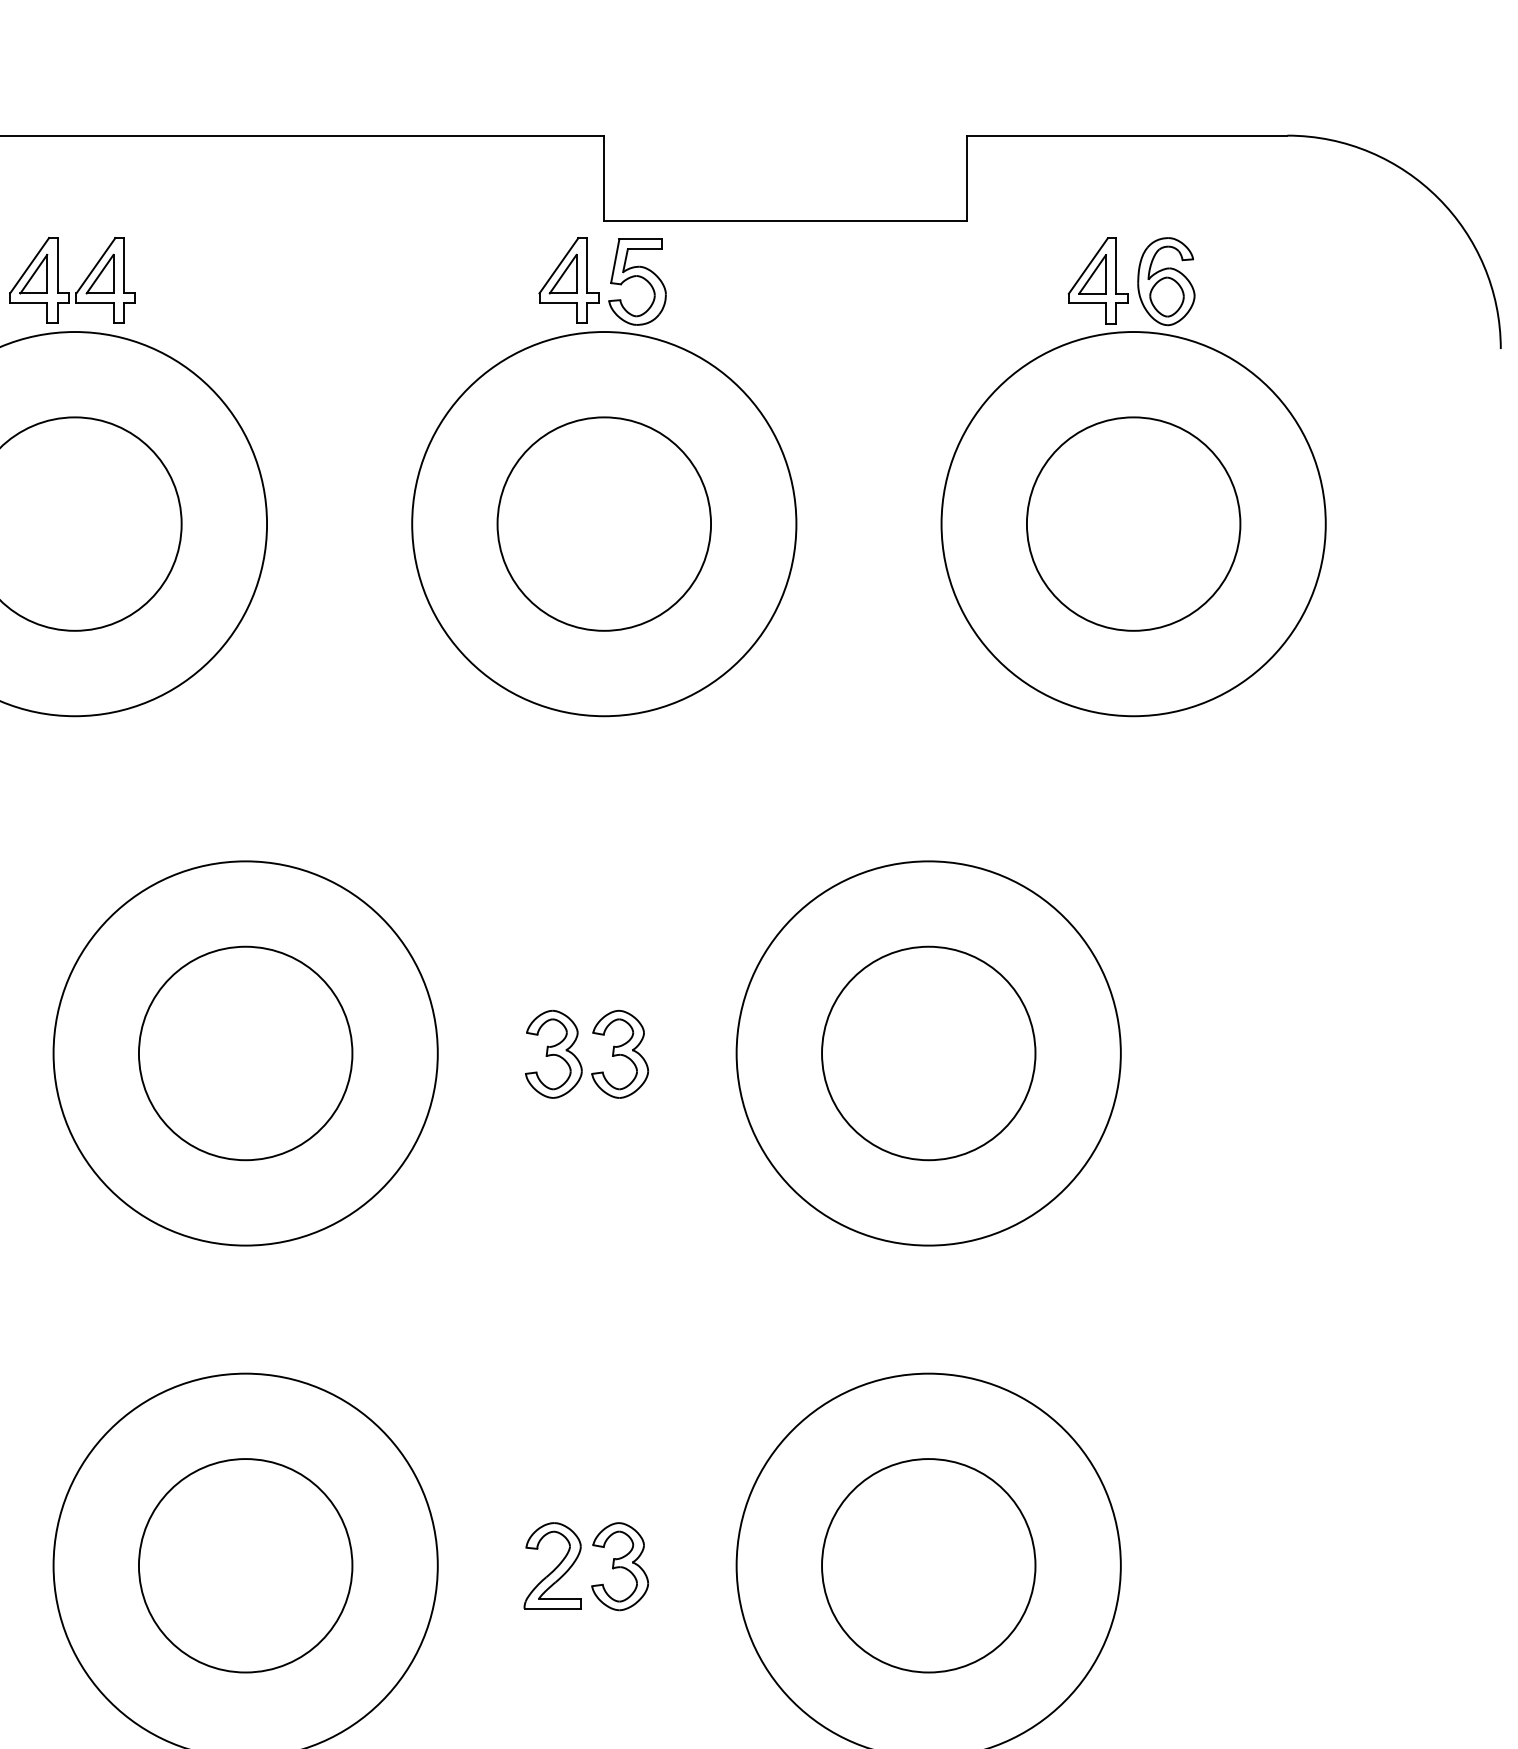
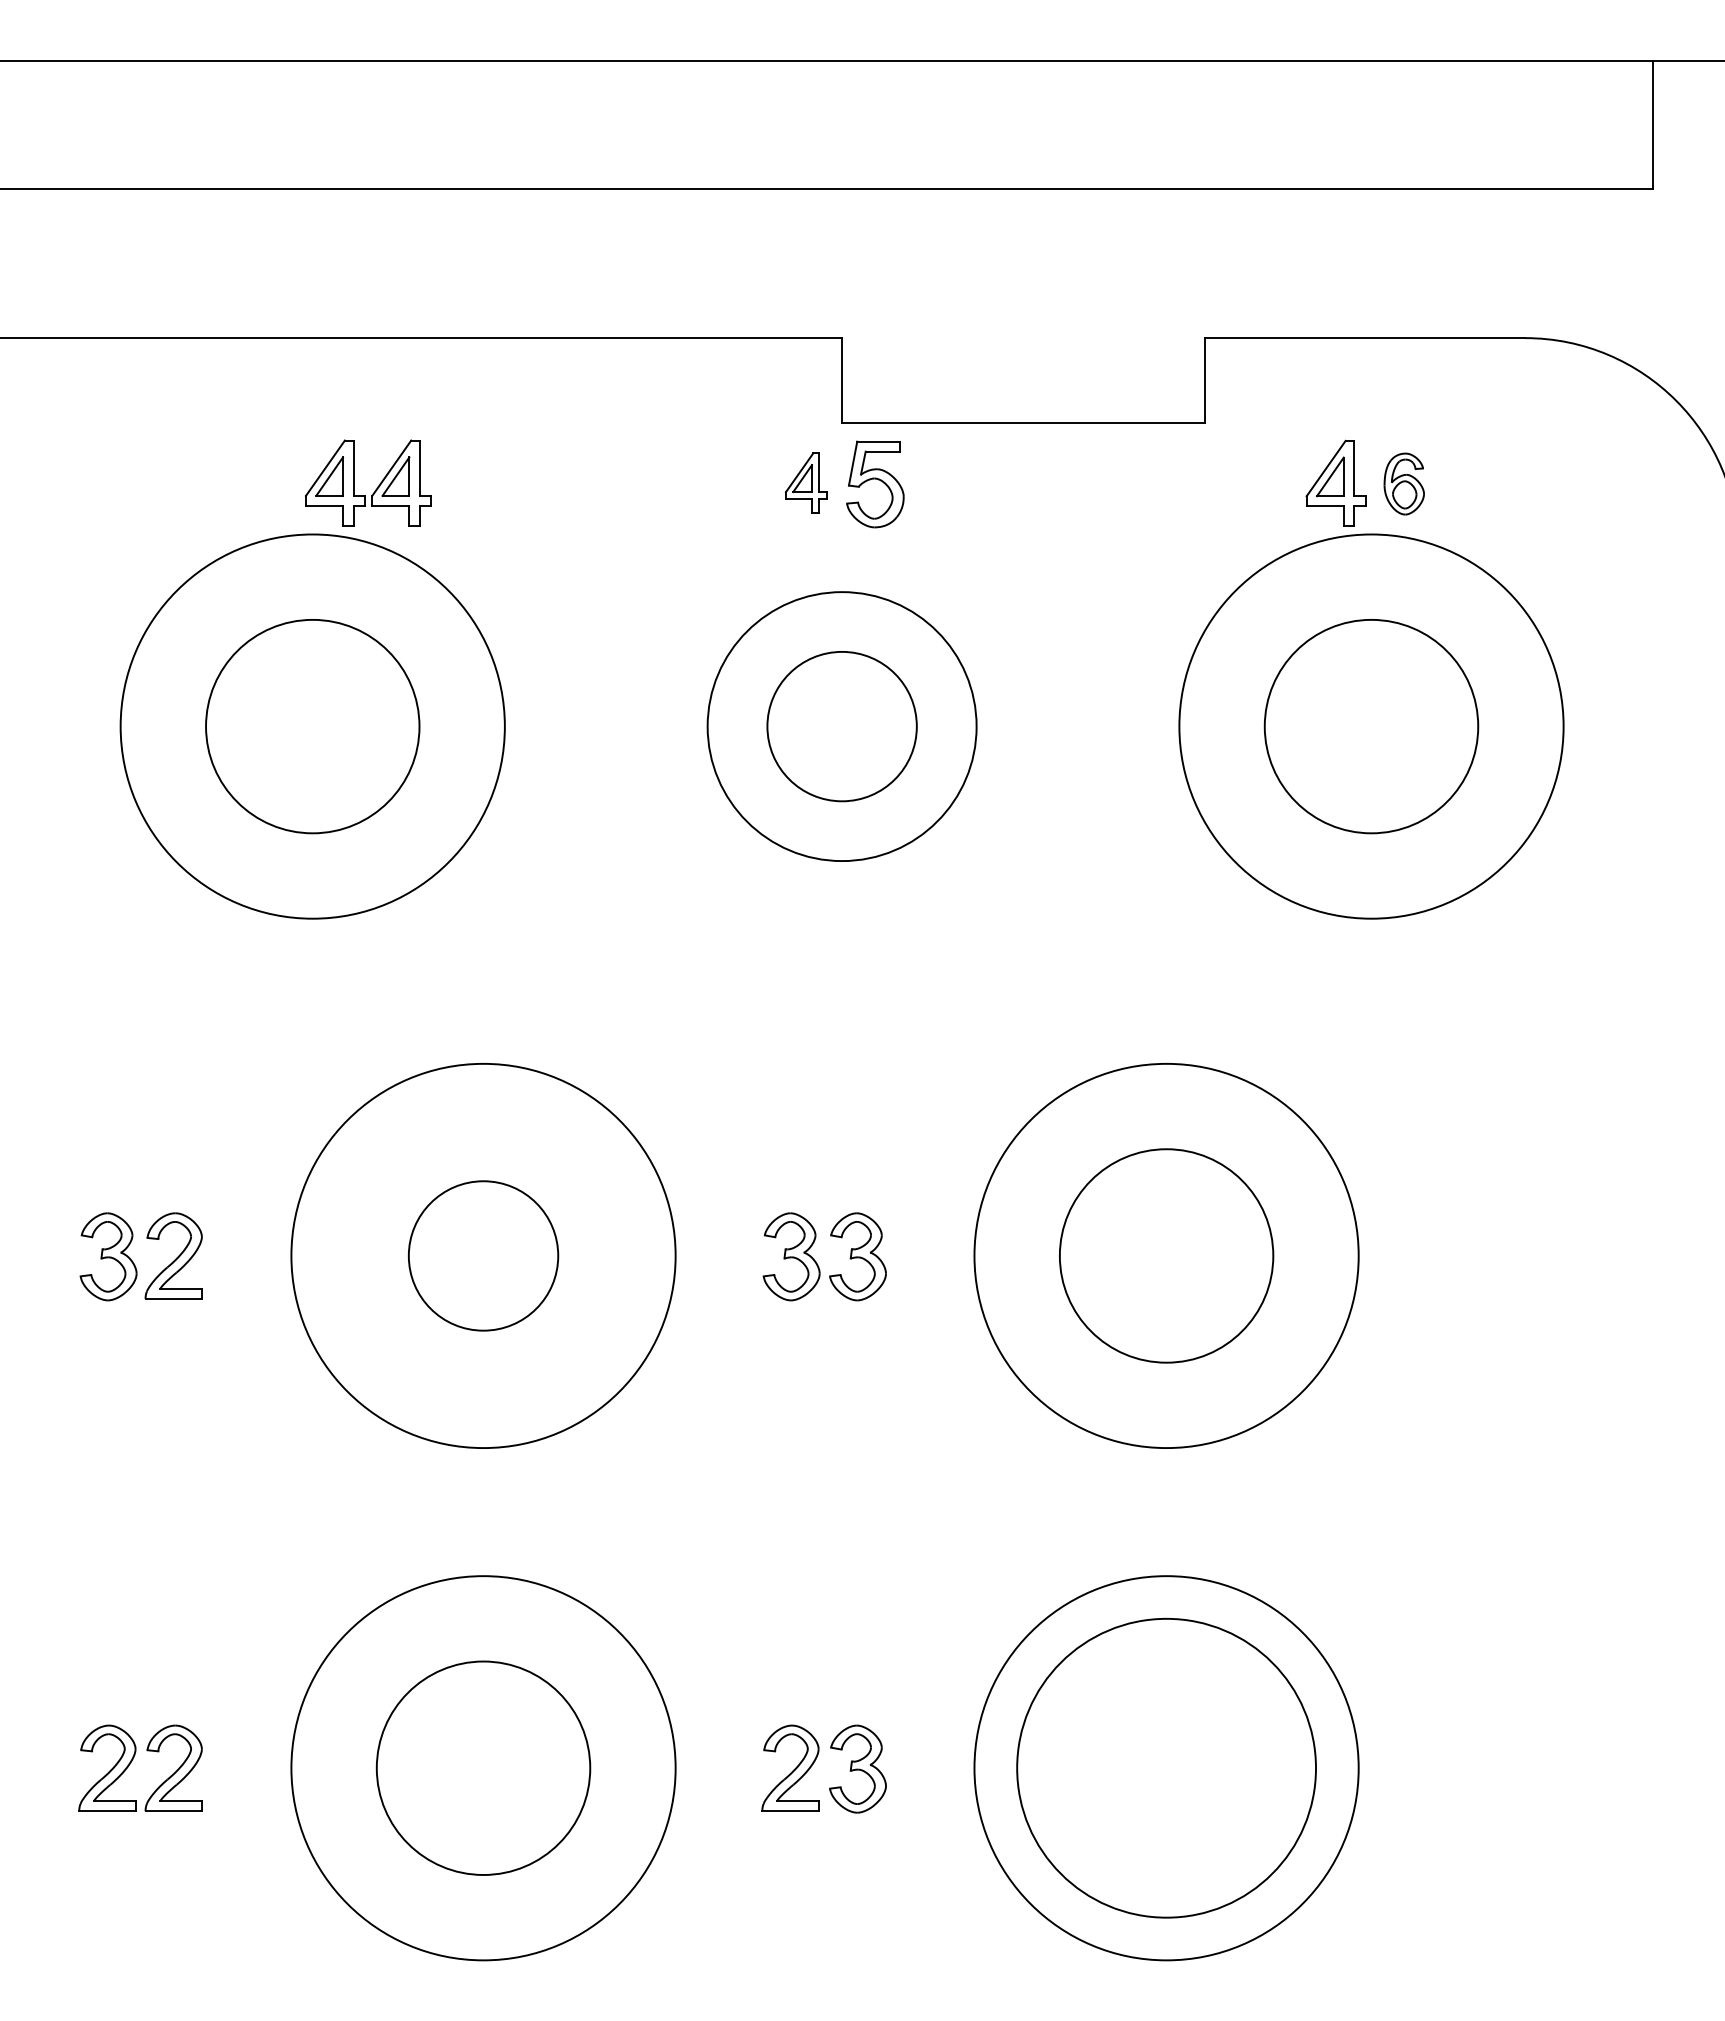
part: (568, 280) -> (806, 482), size x0.7
part: (1166, 281) -> (1404, 483), size x0.7
part: (81, 284) -> (377, 486), moved
circle: (603, 524) -> (841, 726), size x0.7
circle: (604, 524) -> (842, 726), size x0.7
circle: (245, 1053) -> (483, 1255), size x0.7
circle: (928, 1565) -> (1166, 1767), size x1.4

